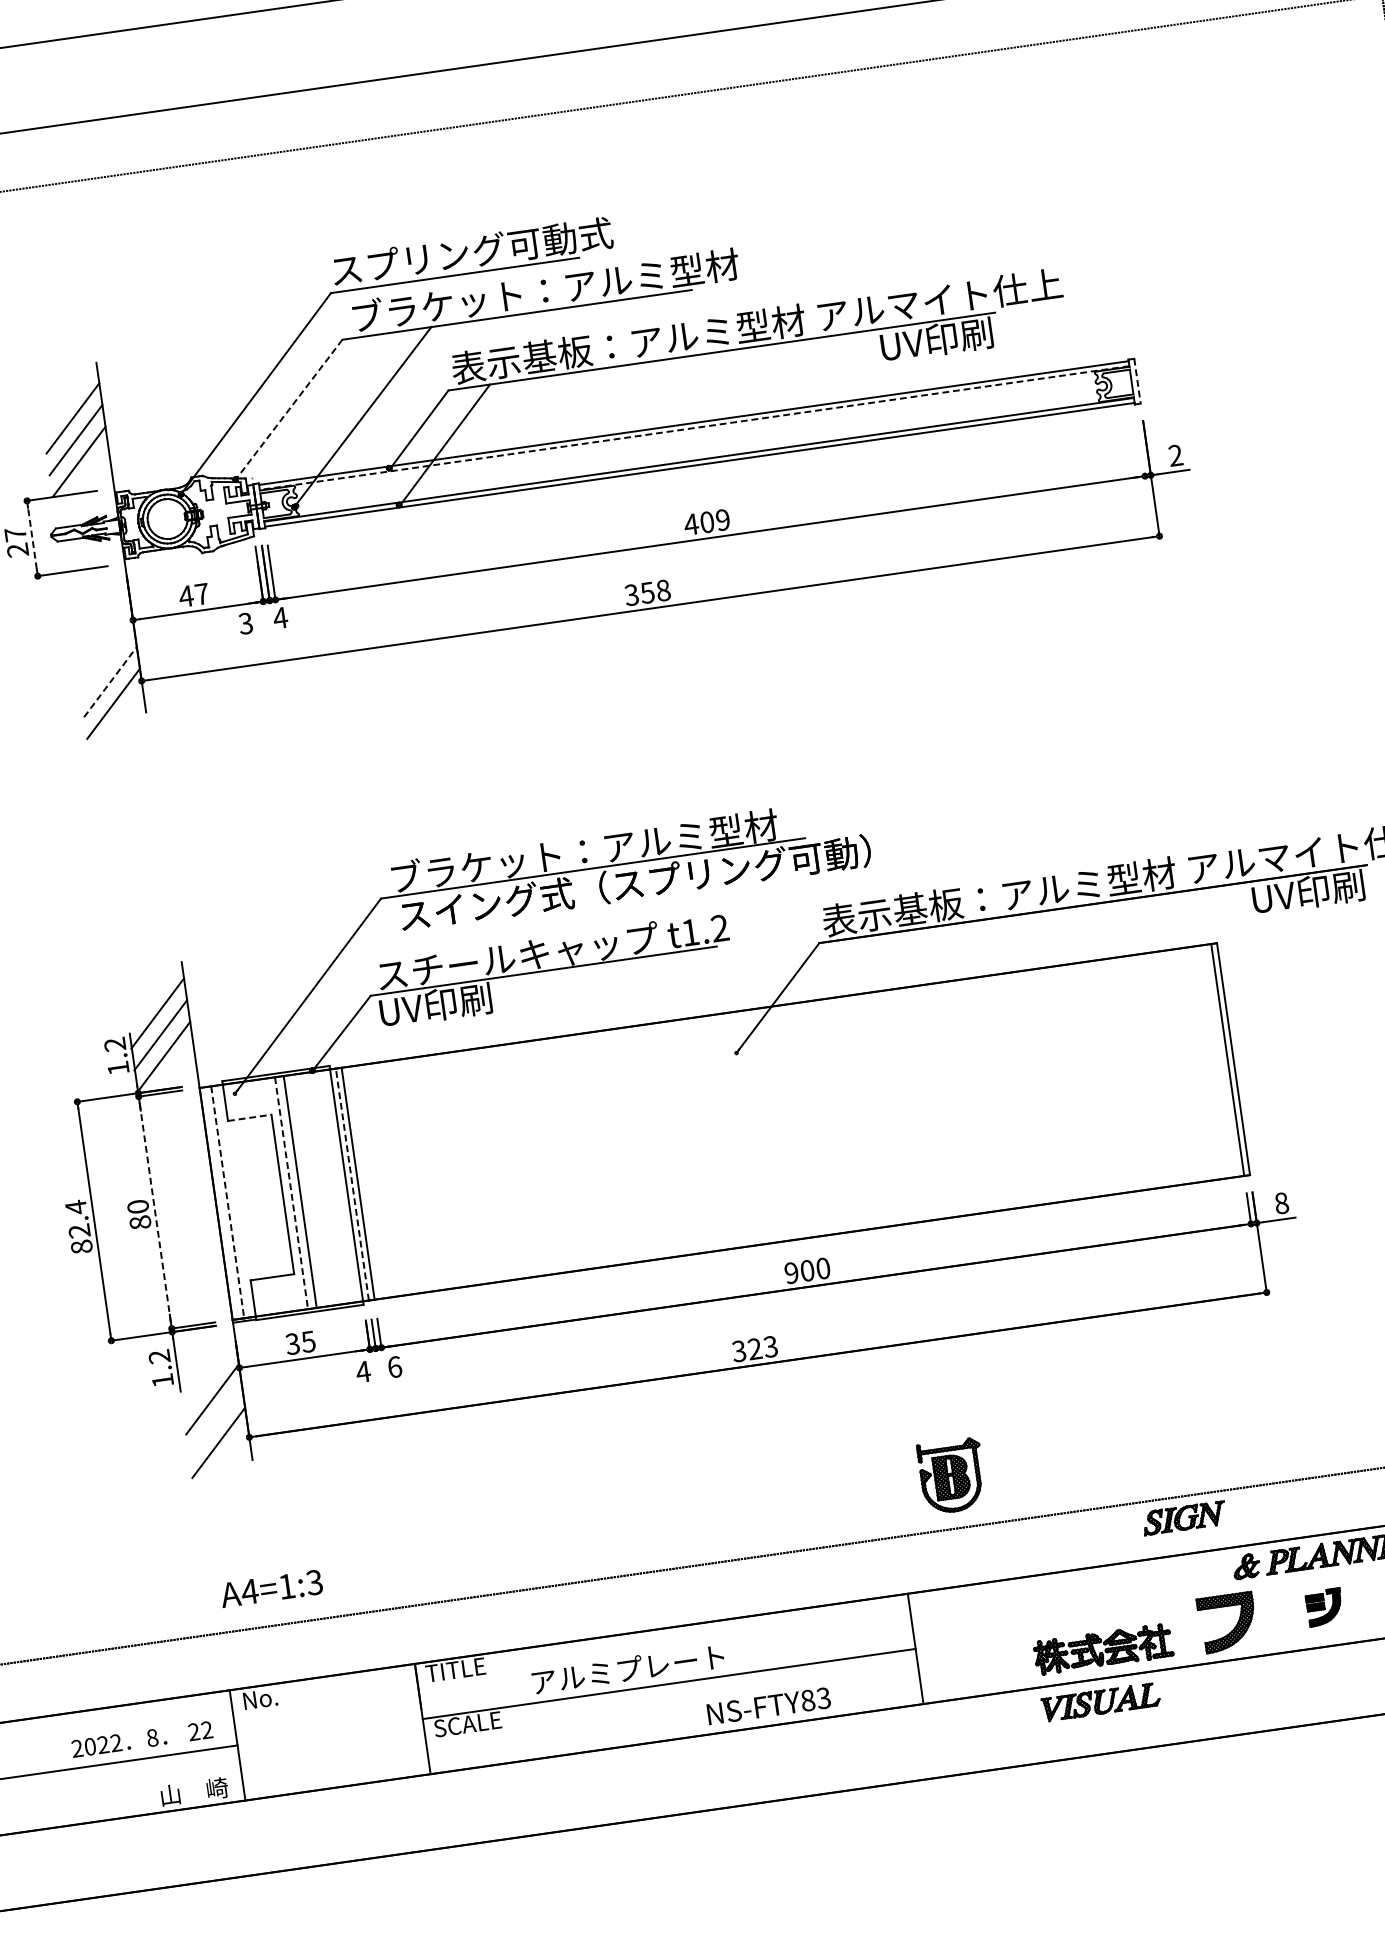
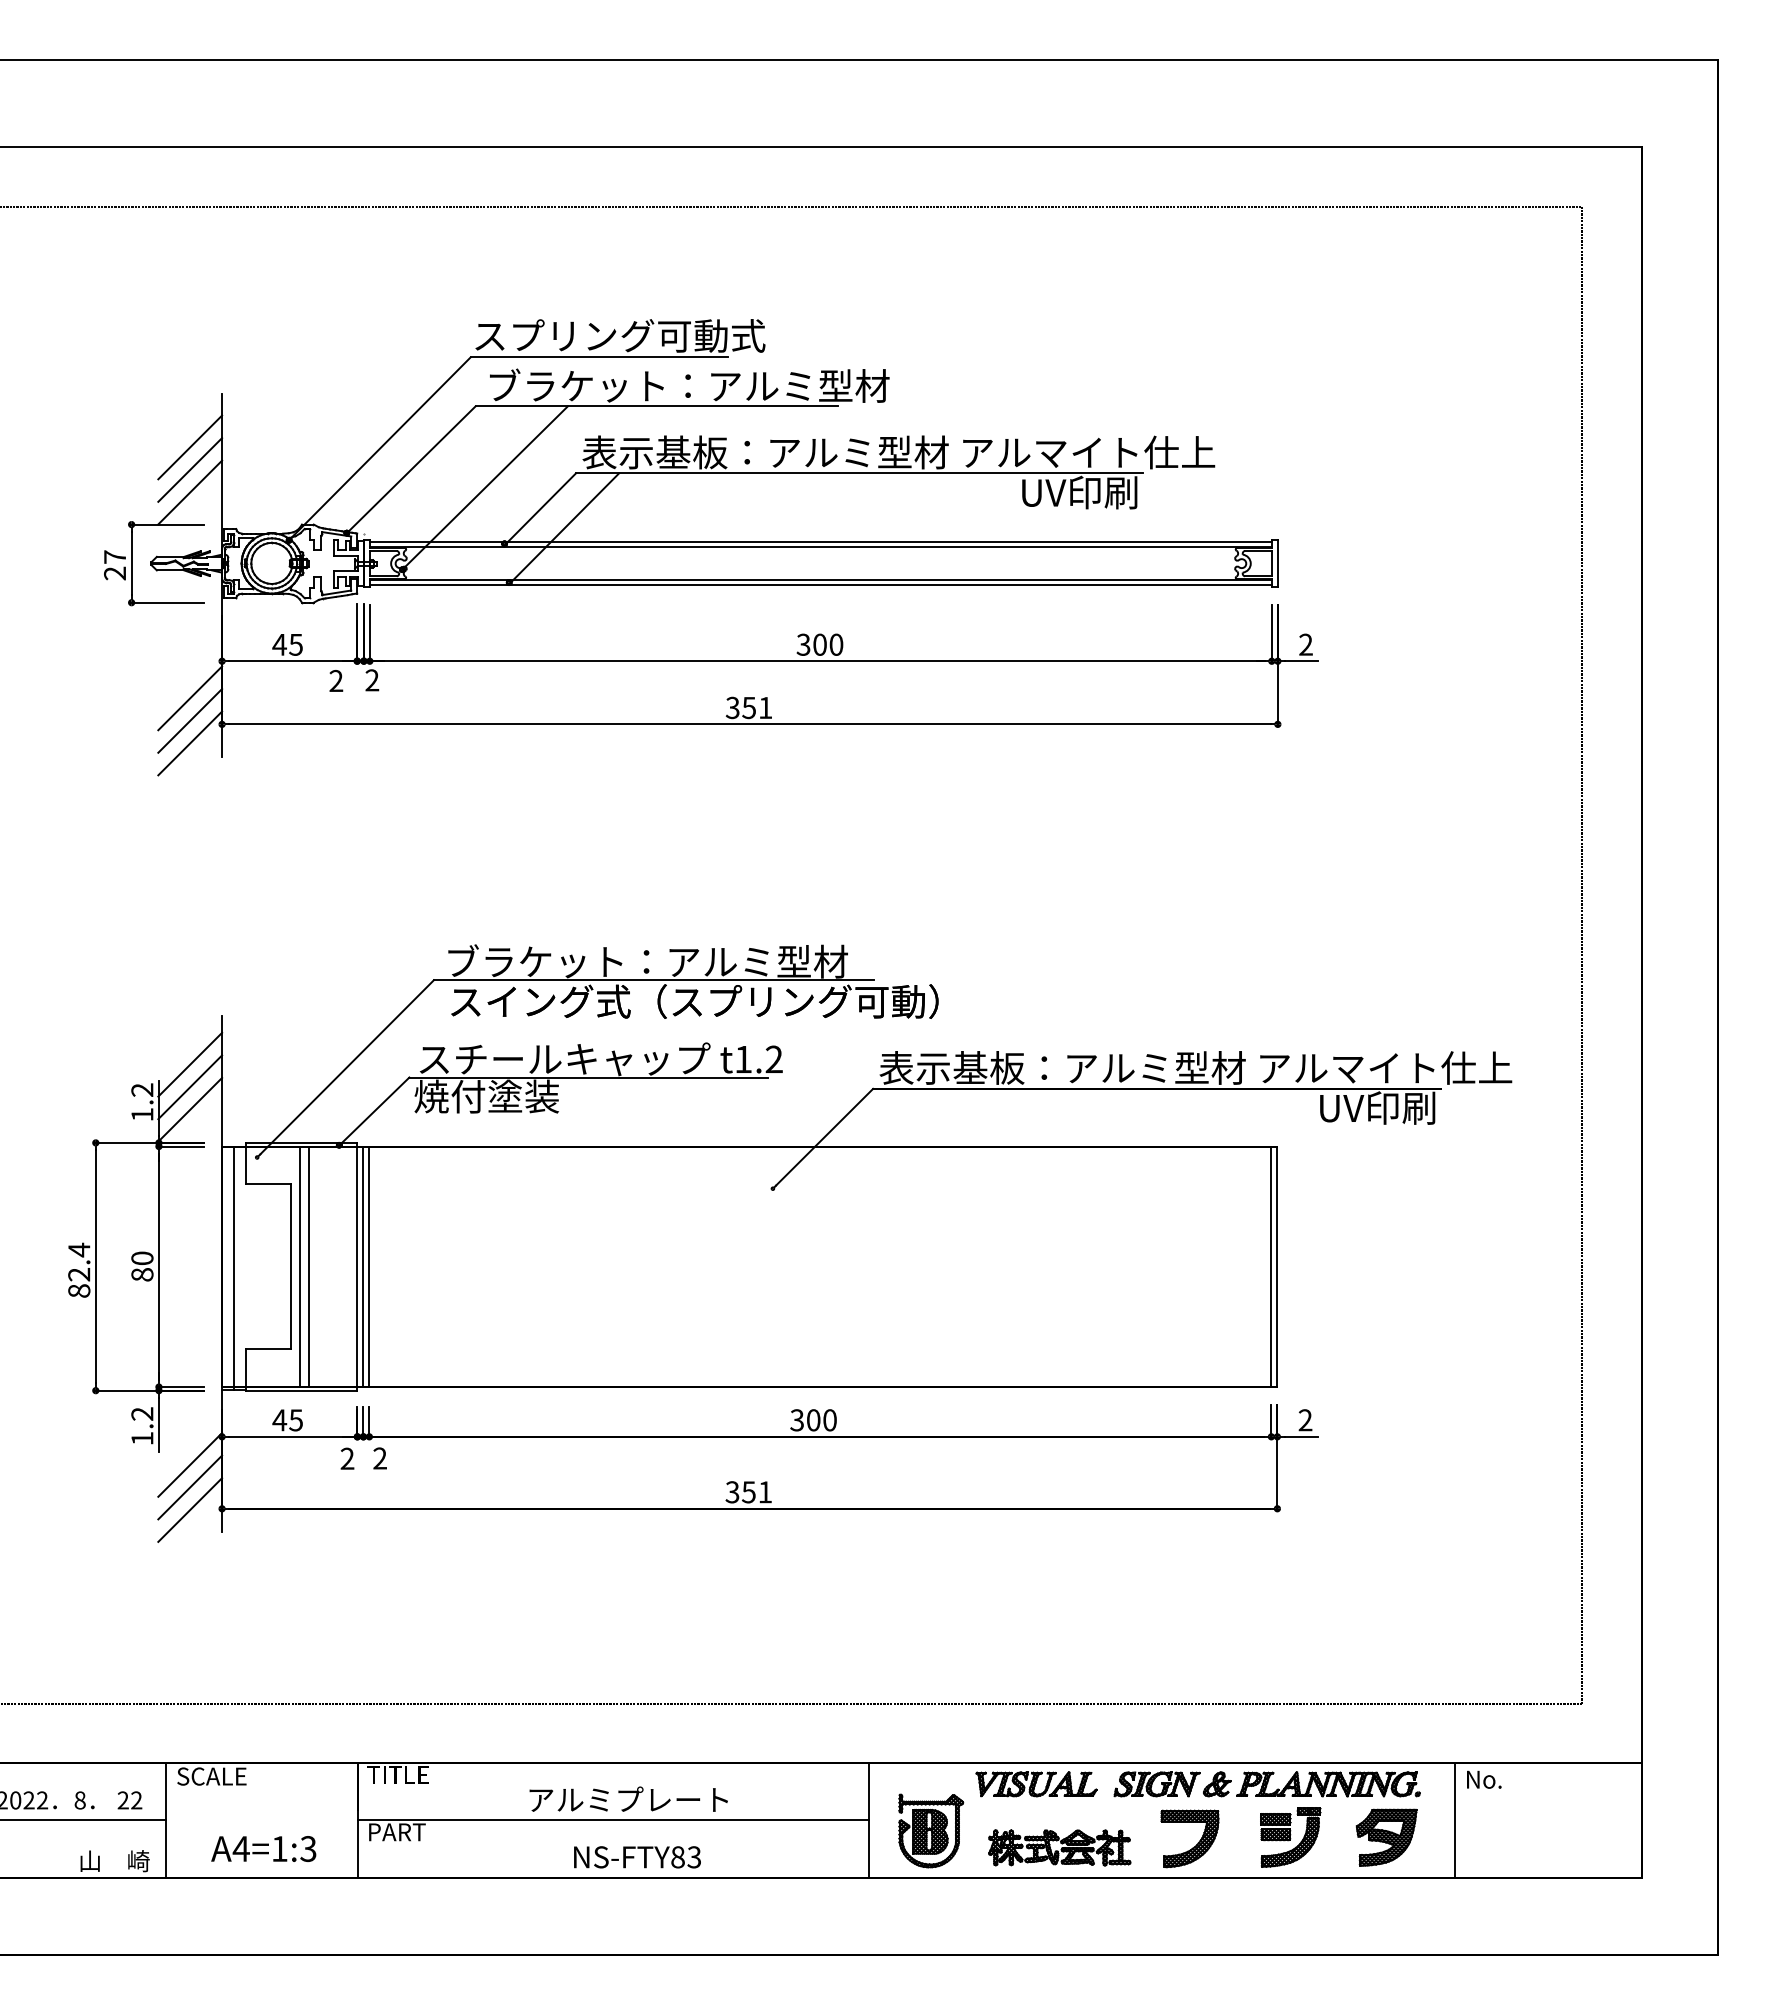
line: (1137, 382) -> (1277, 564), dashed -> solid
line: (288, 410) -> (410, 470), dashed -> solid
line: (694, 428) -> (820, 547), dashed -> solid
line: (1140, 448) -> (1271, 632), added
text: (706, 522) -> (819, 644), 409 -> 300
line: (32, 538) -> (131, 563), dashed -> solid
text: (663, 590) -> (765, 707), 358 -> 351
text: (201, 593) -> (295, 644), 47 -> 45
text: (279, 618) -> (371, 680), 4 -> 2
text: (246, 624) -> (336, 681), 3 -> 2
line: (107, 660) -> (190, 698), added
line: (110, 681) -> (190, 720), dashed -> solid
text: (447, 1003) -> (486, 1096), UV印刷 -> 焼付塗装
line: (249, 1118) -> (268, 1184), dashed -> solid
line: (352, 1184) -> (363, 1266), dashed -> solid
line: (291, 1193) -> (300, 1267), dashed -> solid
line: (228, 1203) -> (234, 1268), dashed -> solid
text: (1281, 1203) -> (1305, 1420), 8 -> 2
line: (154, 1213) -> (158, 1267), dashed -> solid
text: (791, 1273) -> (796, 1420), 900 -> 300
text: (292, 1344) -> (279, 1420), 35 -> 45
text: (762, 1348) -> (756, 1492), 323 -> 351
text: (395, 1367) -> (380, 1458), 6 -> 2
text: (363, 1371) -> (347, 1458), 4 -> 2
line: (215, 1421) -> (190, 1487), added
part: (952, 1475) -> (931, 1830), moved
part: (1183, 1518) -> (1156, 1784), moved
text: (271, 1588) -> (263, 1848), moved
part: (1324, 1607) -> (1290, 1837), size x1.67
text: (627, 1668) -> (628, 1798), moved
text: (275, 1696) -> (211, 1776), No. -> SCALE
part: (1100, 1702) -> (1036, 1784), moved
text: (769, 1706) -> (637, 1857), moved
text: (467, 1724) -> (402, 1832), SCALE -> PART

